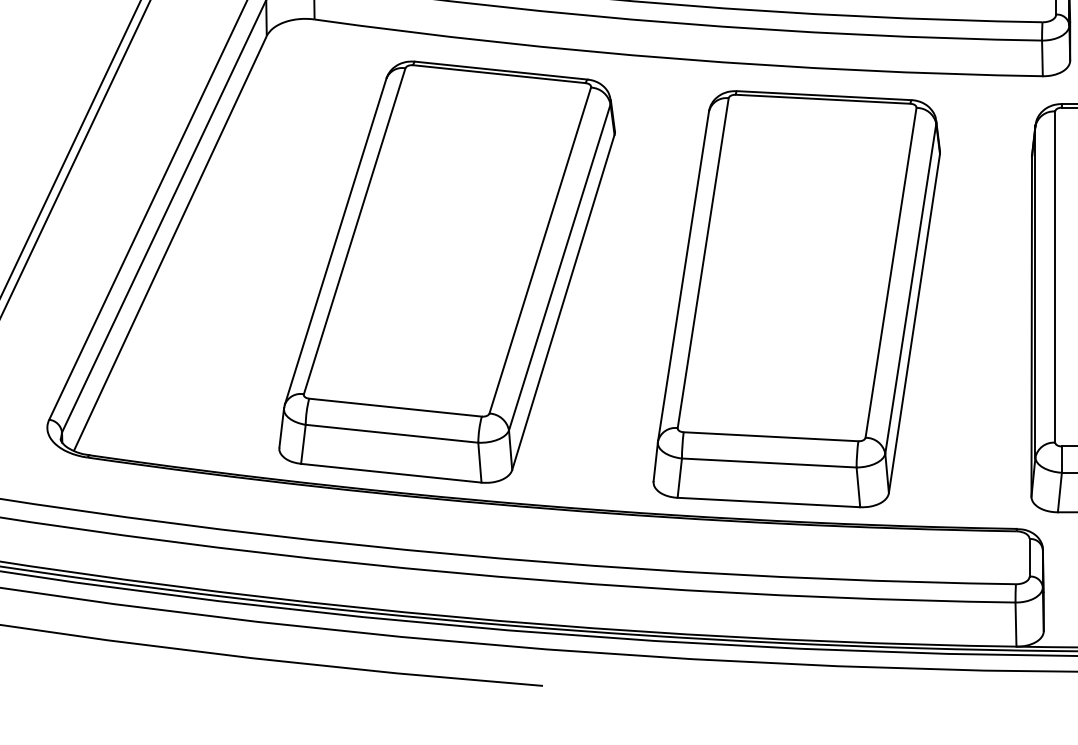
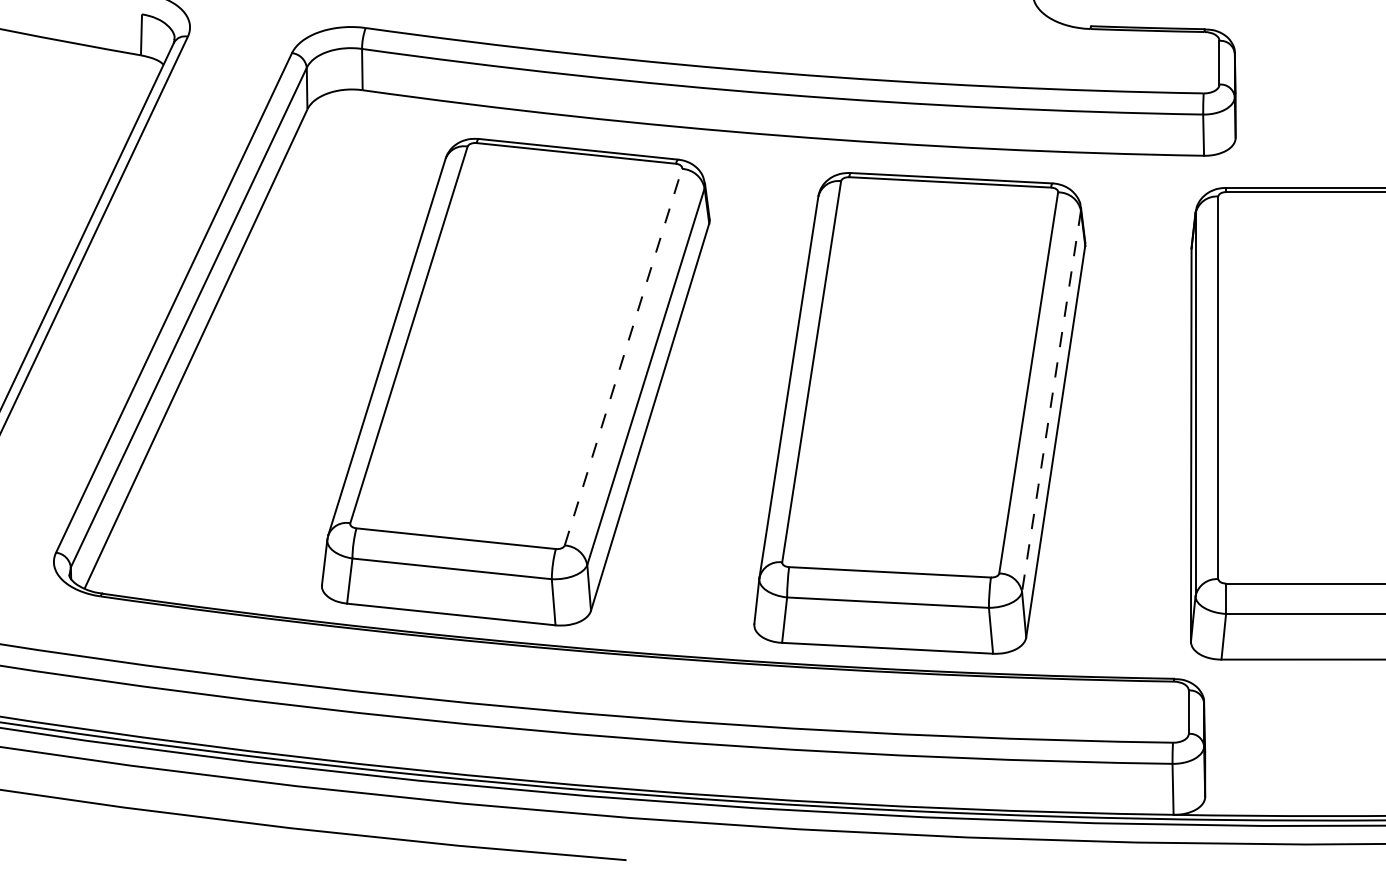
line: (540, 249) -> (623, 356), solid -> dashed
line: (910, 288) -> (1051, 401), solid -> dashed

